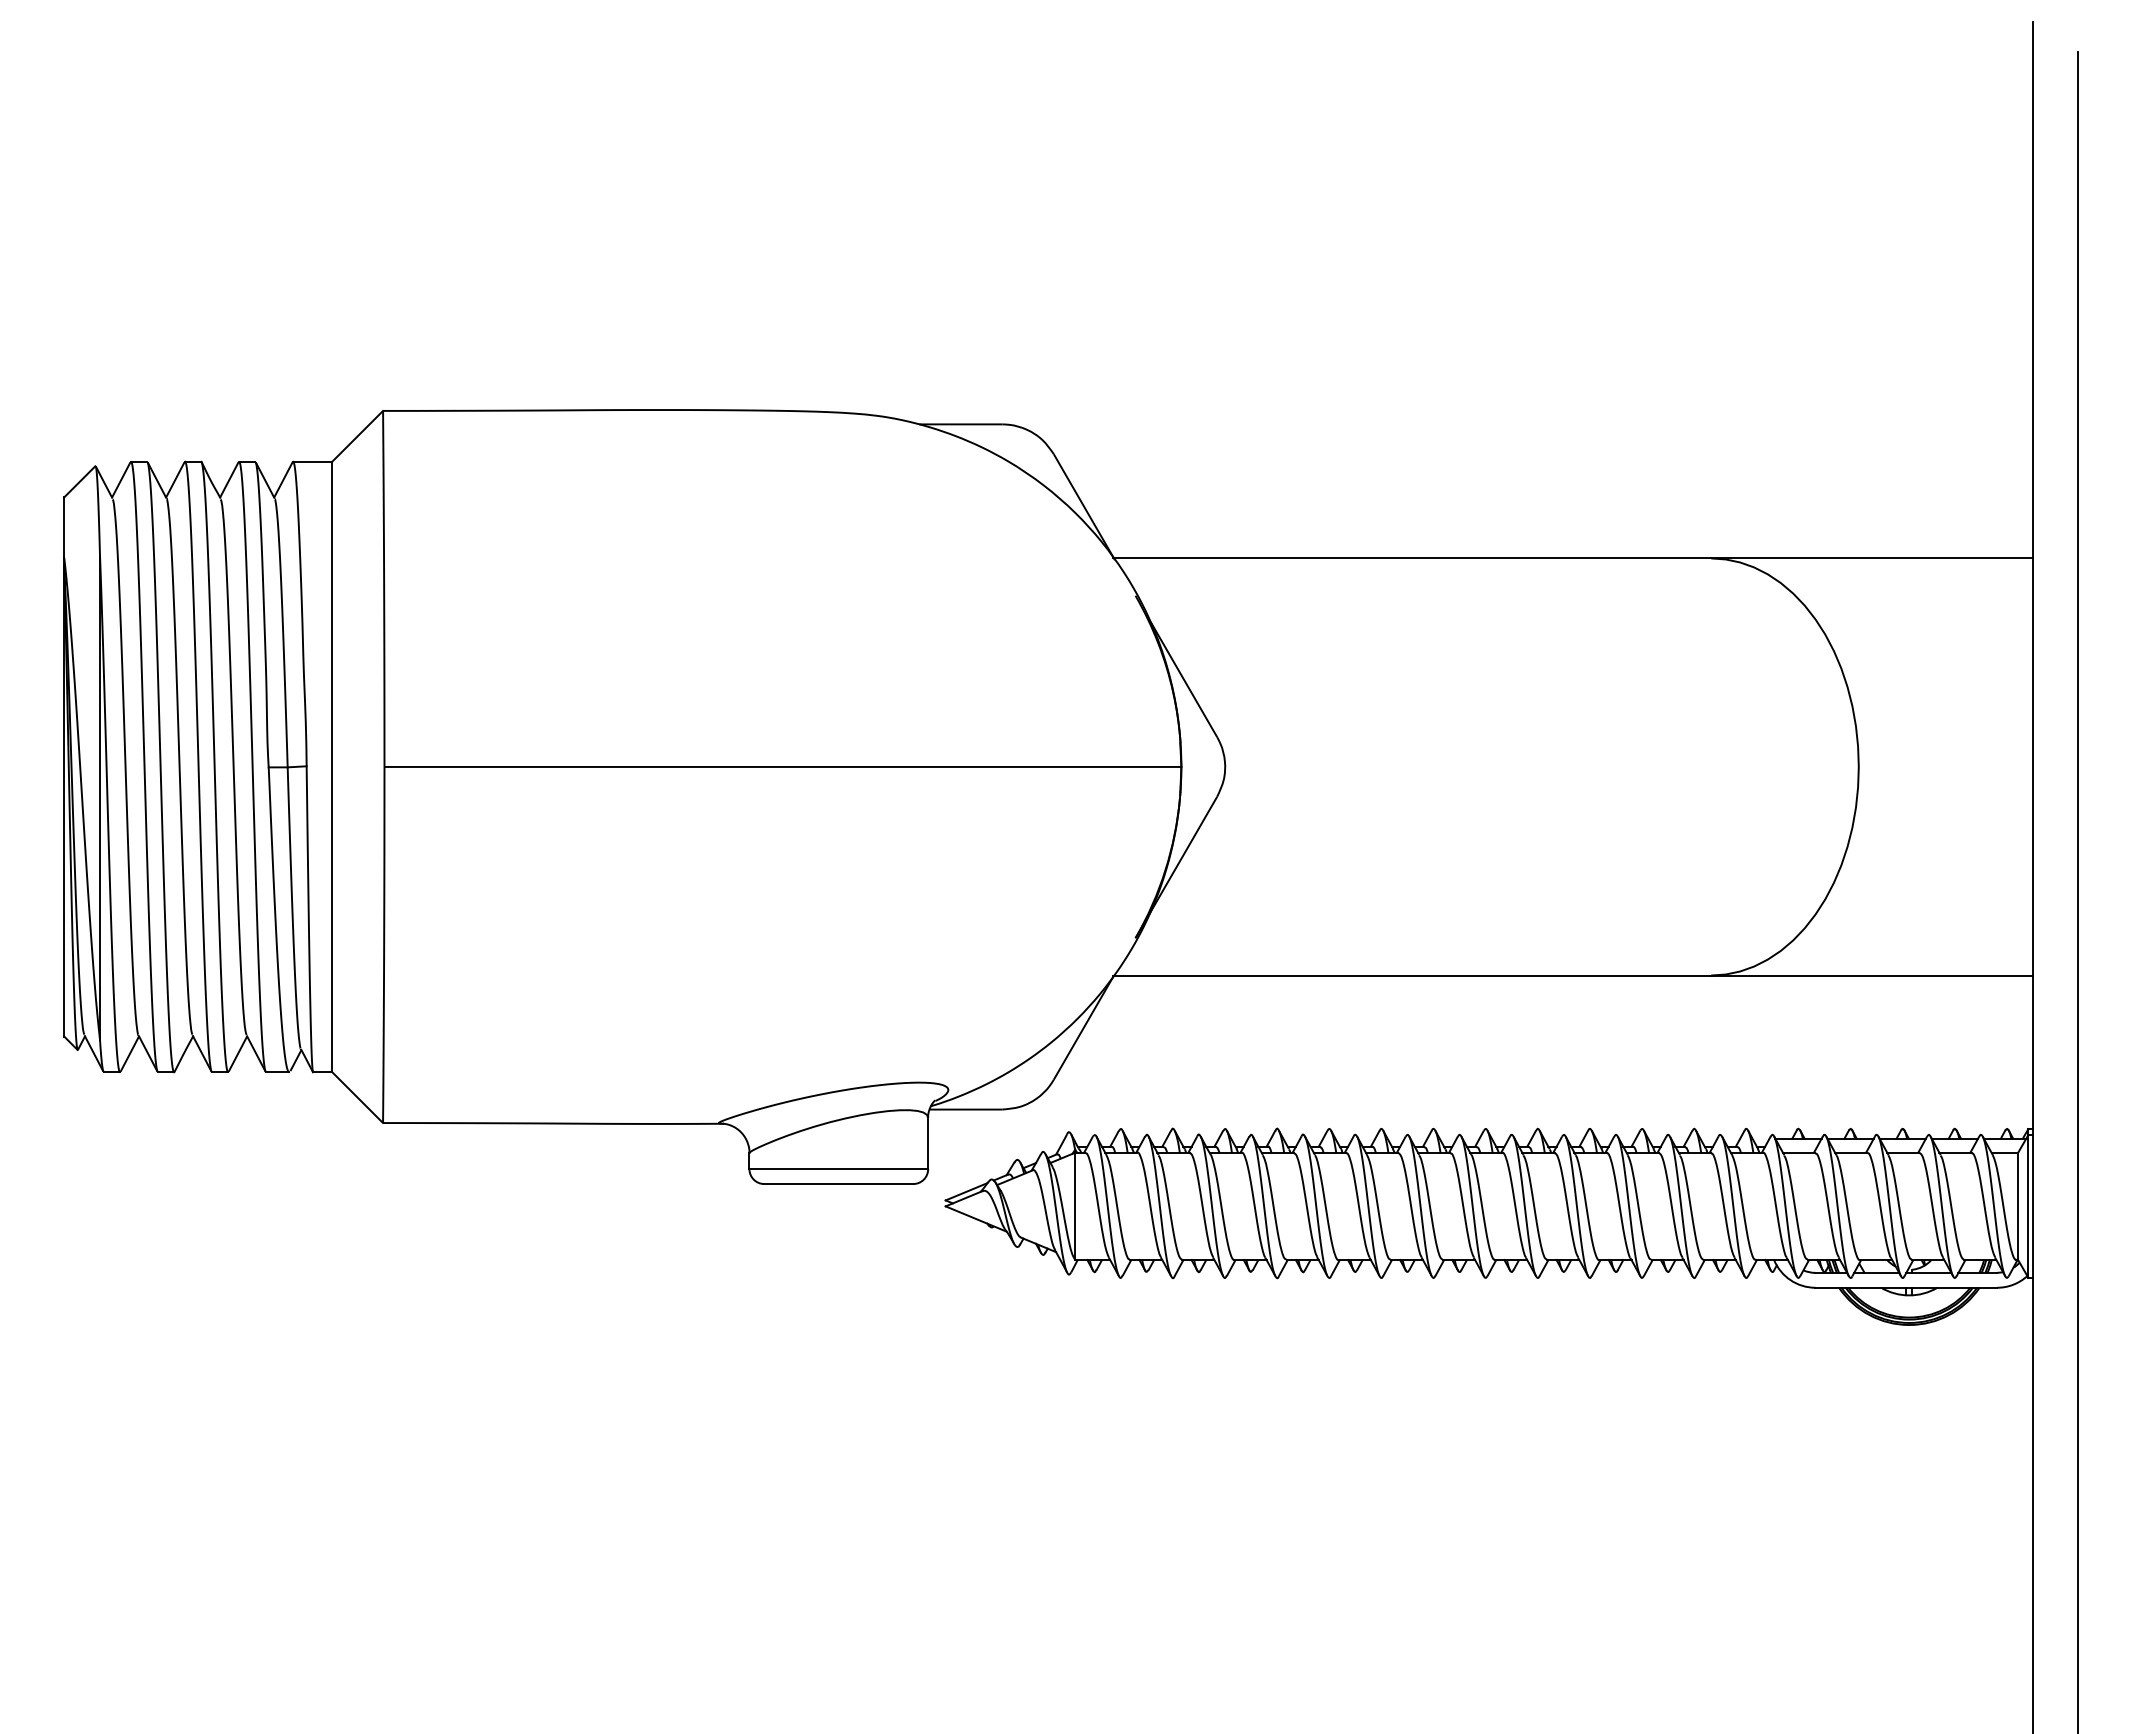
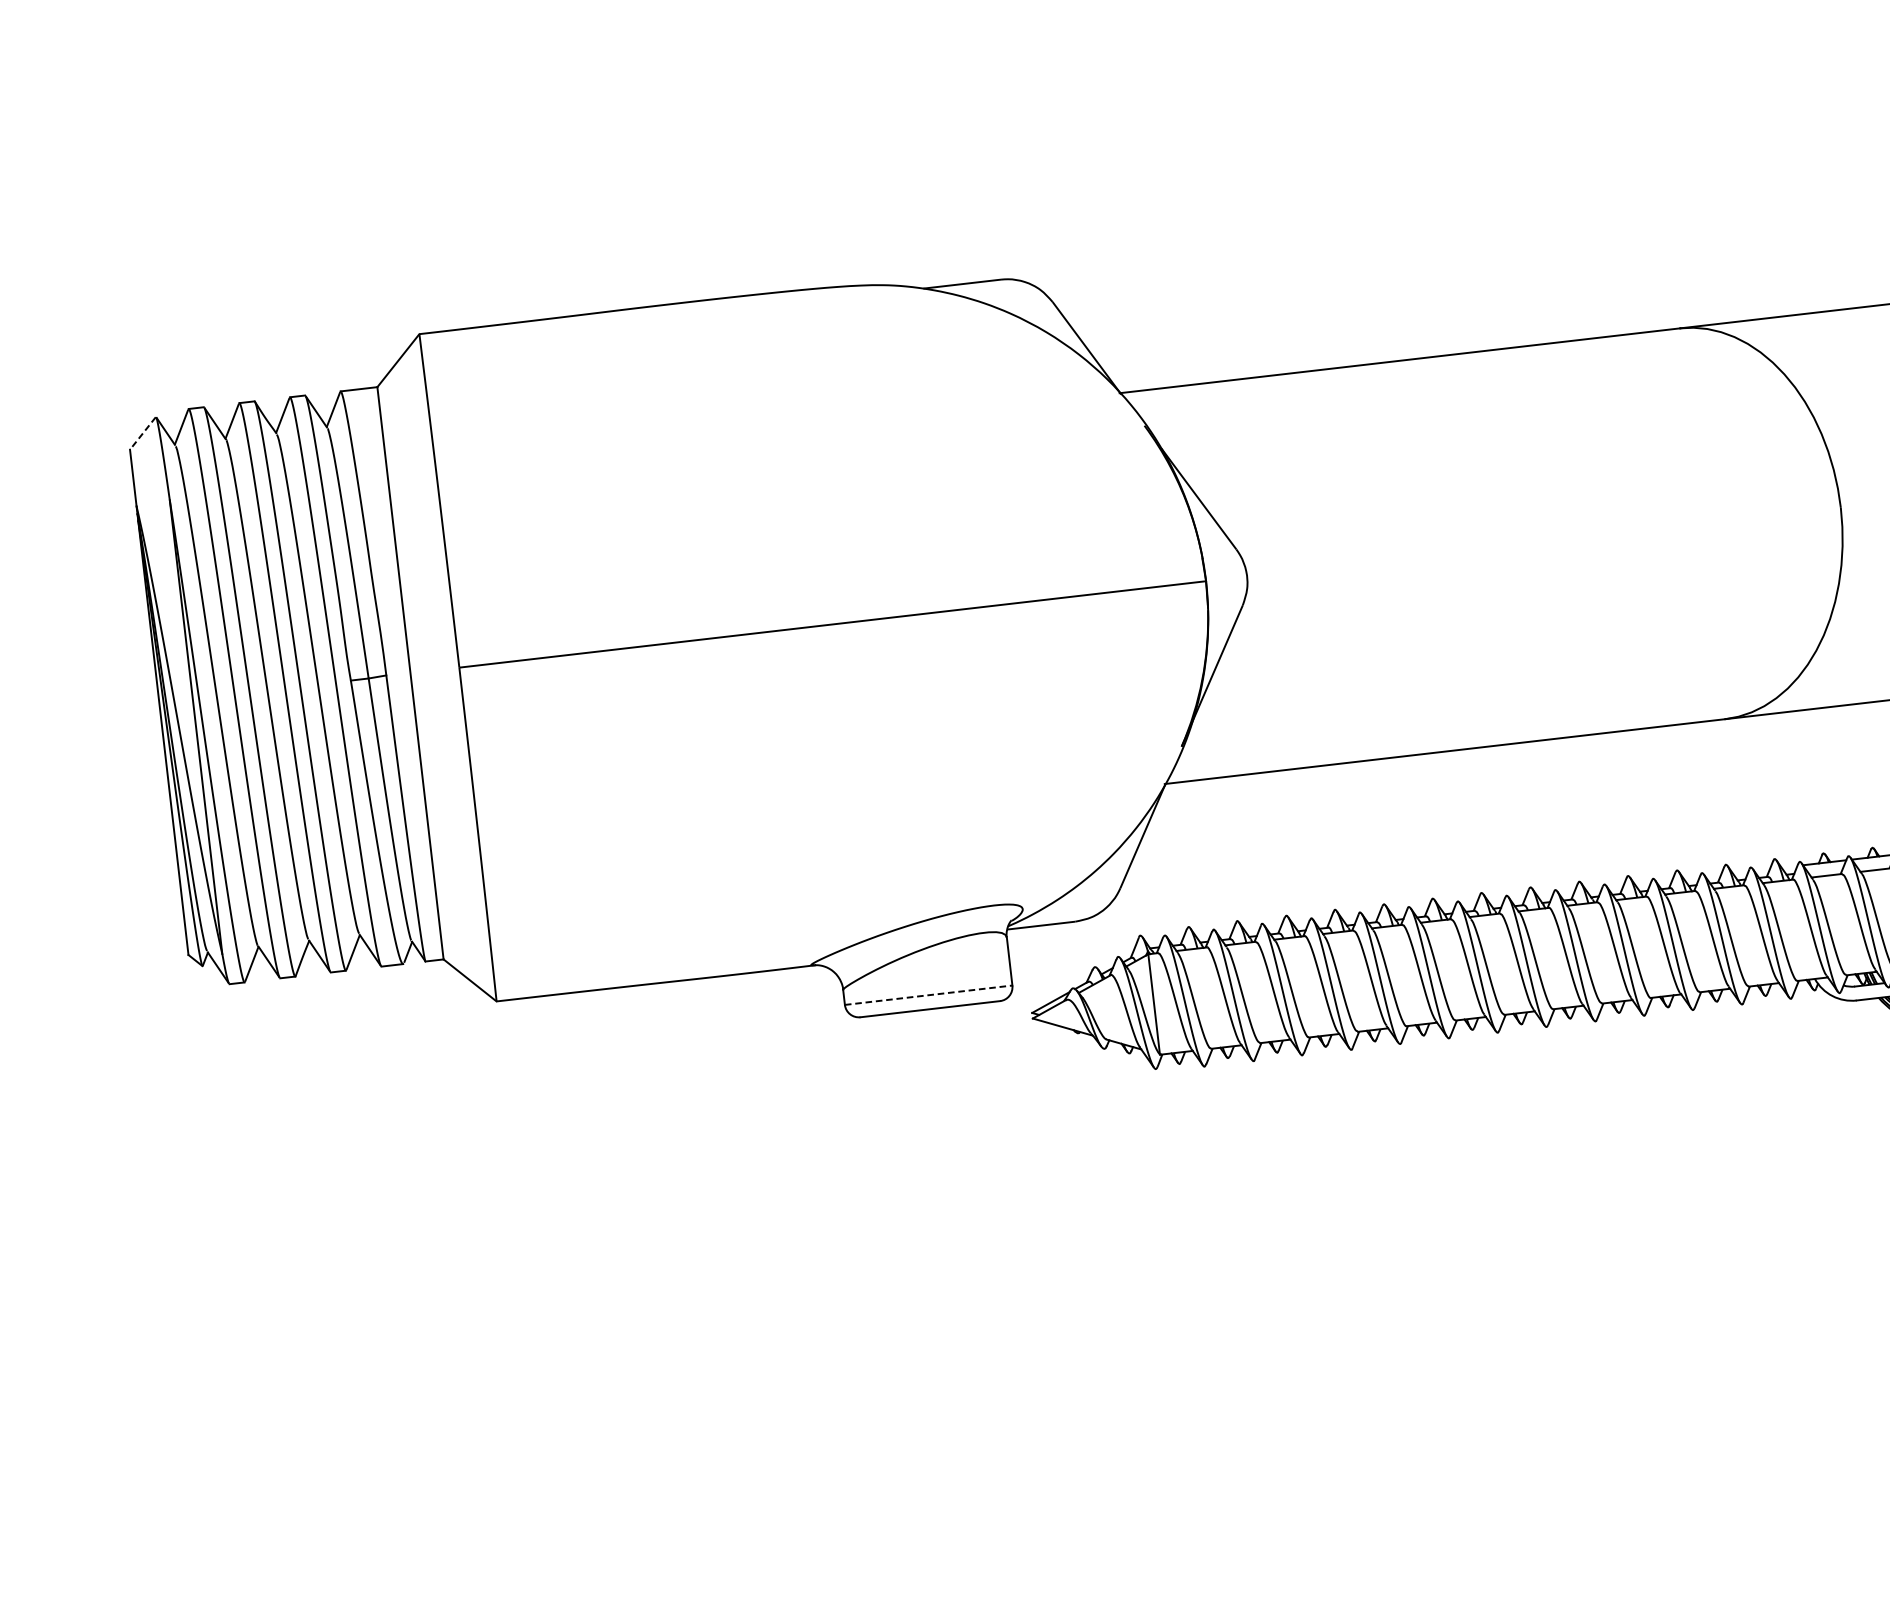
line: (79, 481) -> (142, 433), solid -> dashed
line: (839, 1169) -> (929, 995), solid -> dashed

